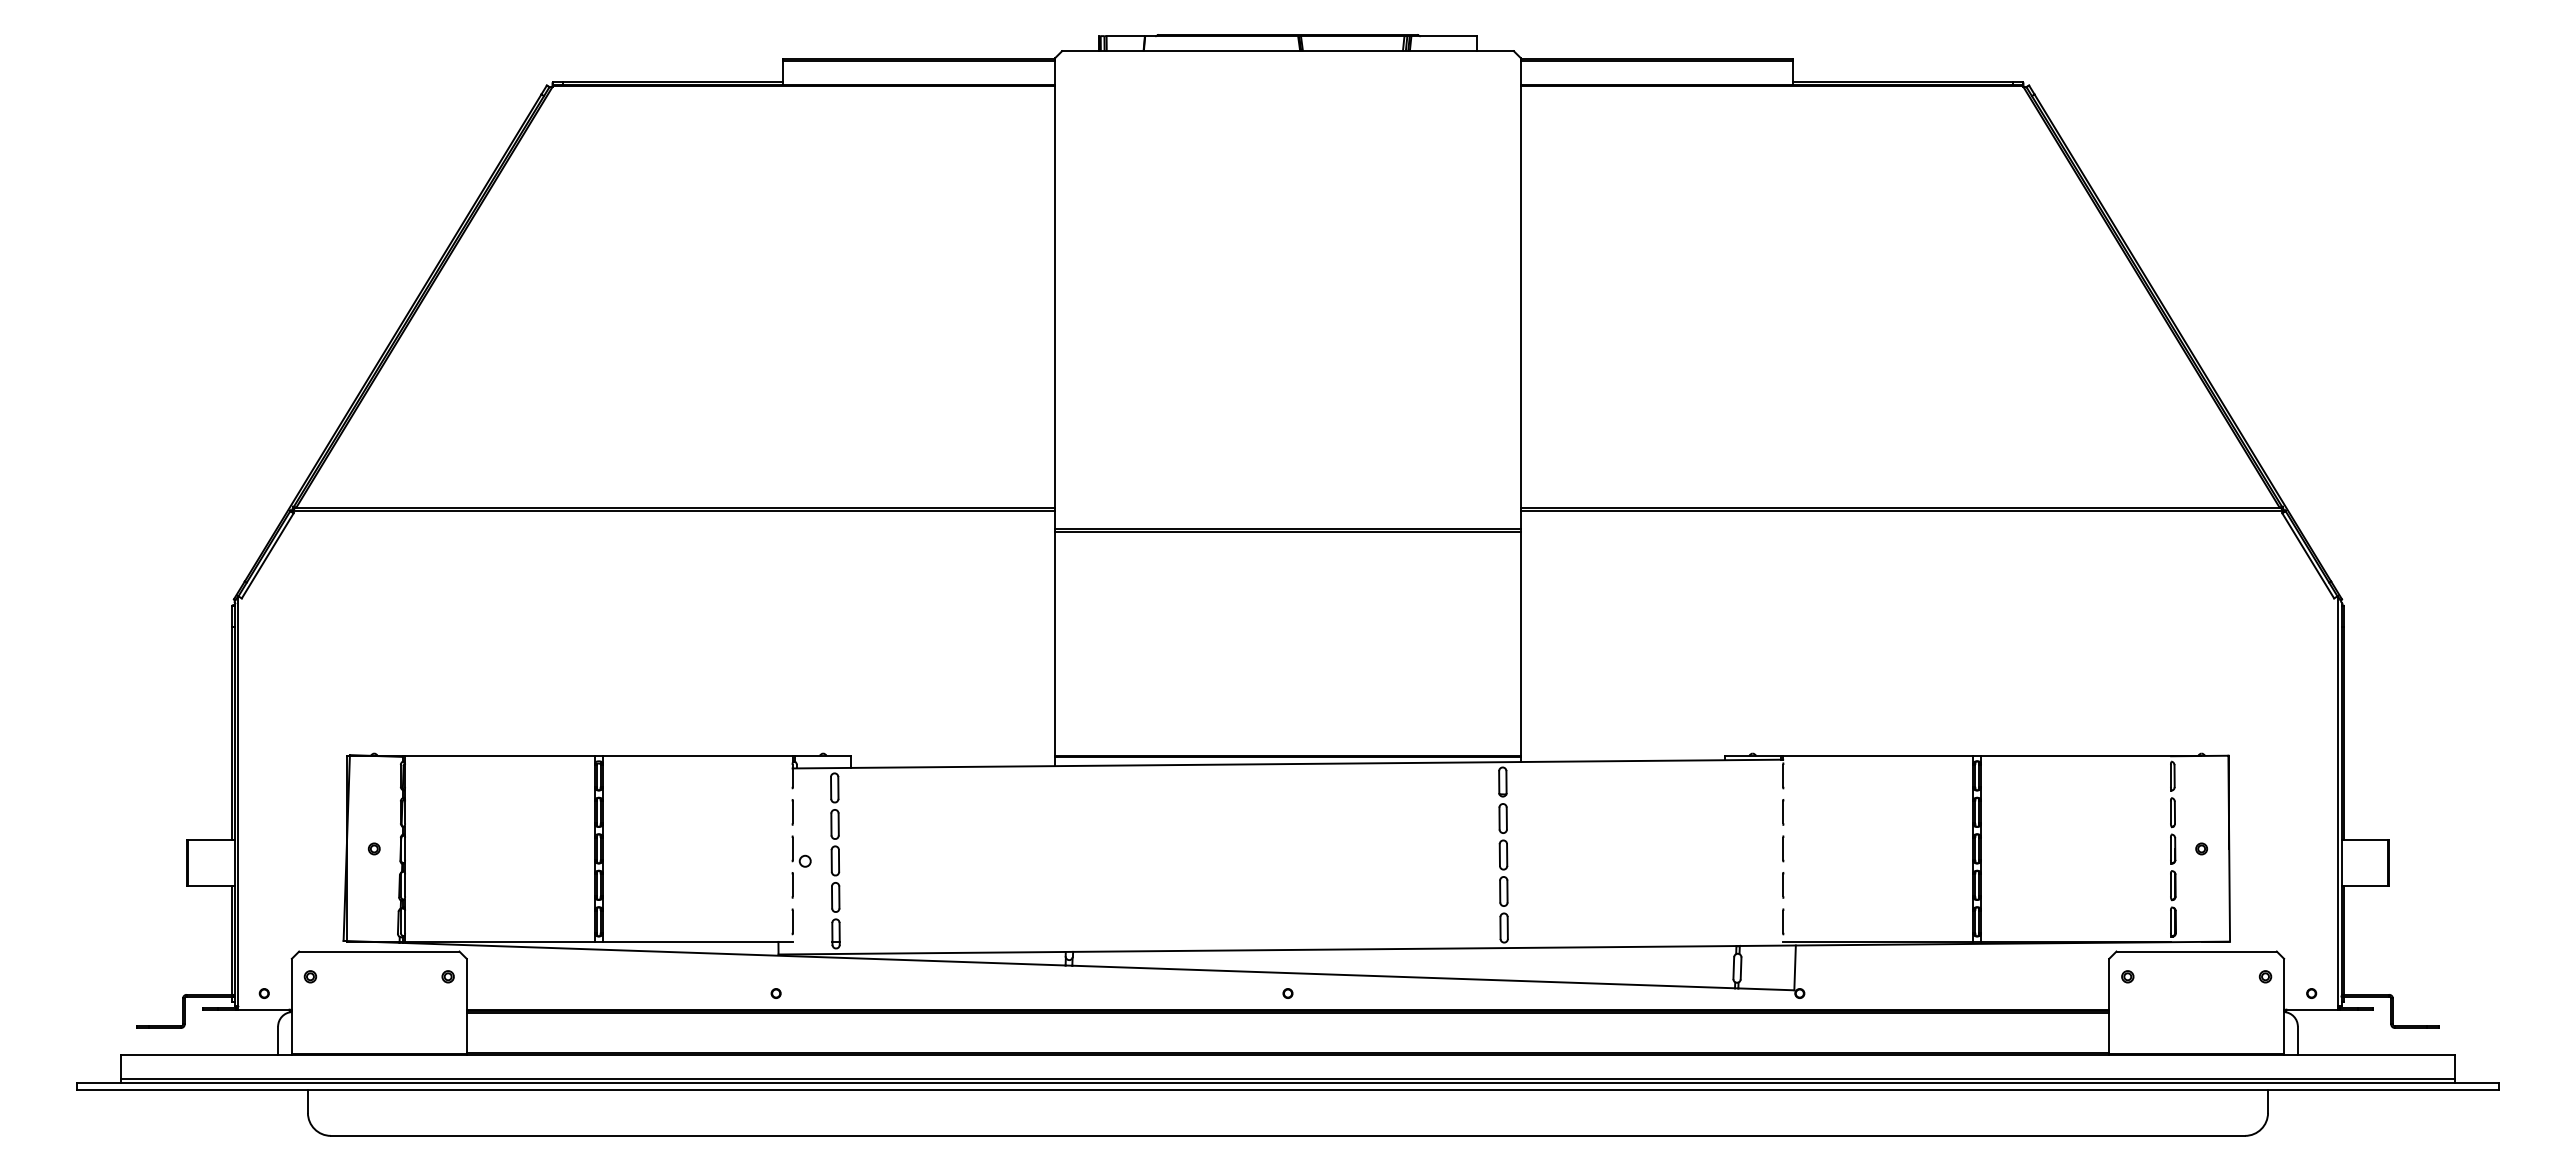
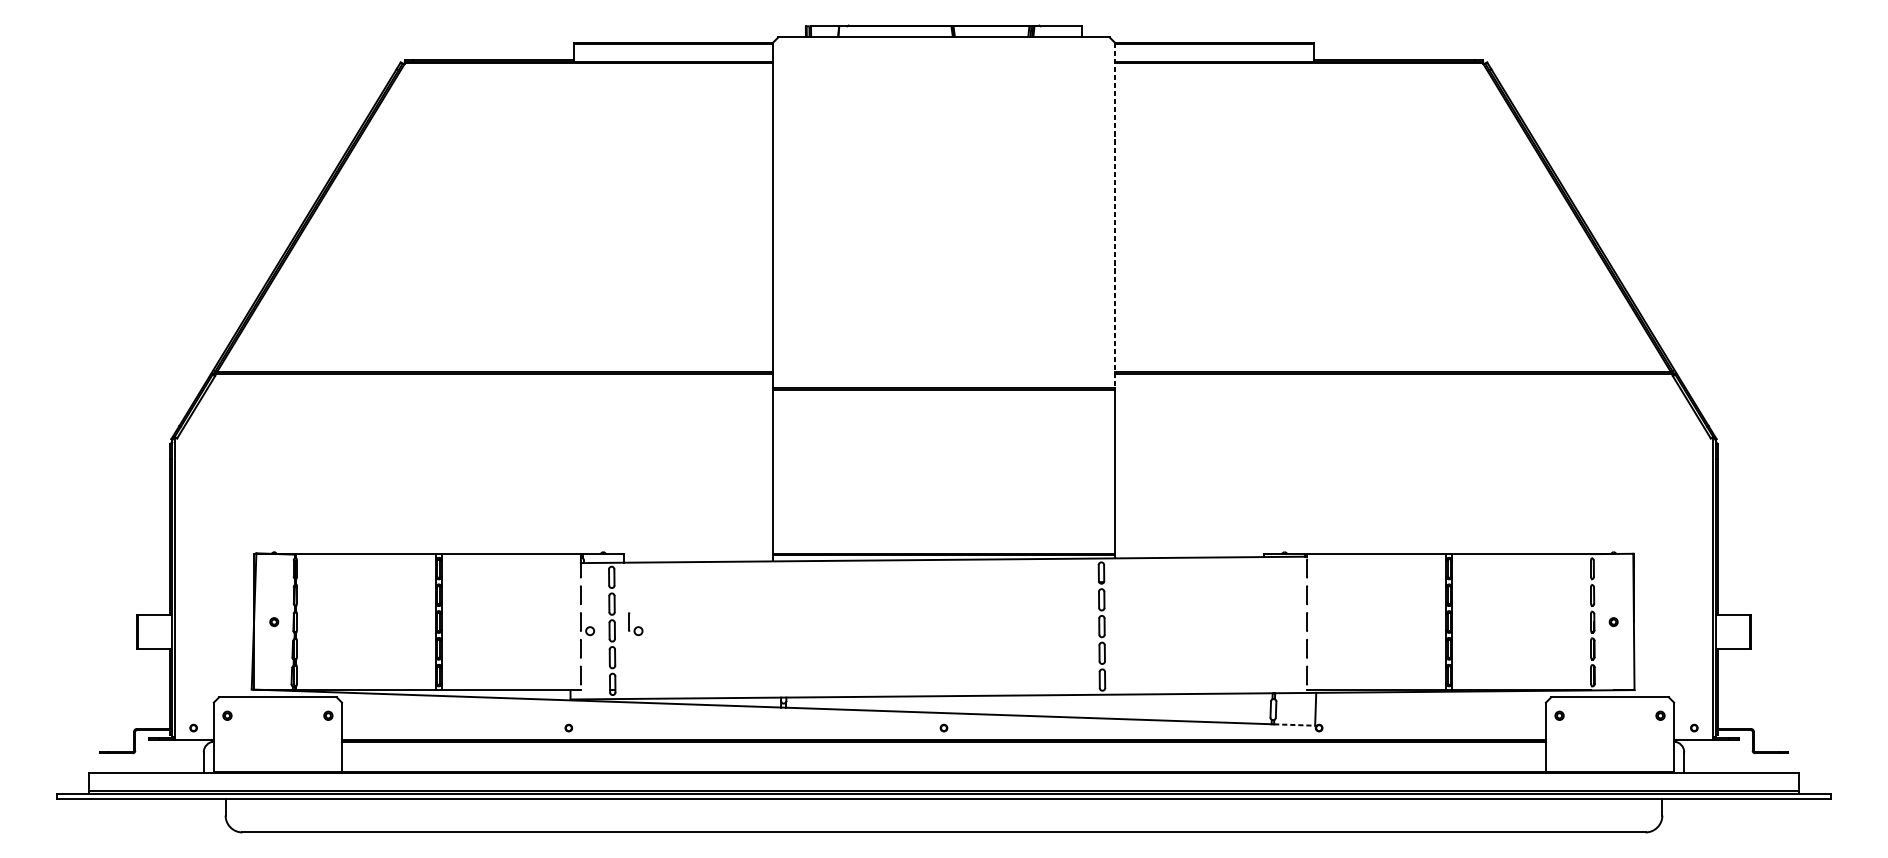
line: (1521, 294) -> (1115, 215), solid -> dashed
part: (867, 851) -> (635, 623), added
line: (1766, 989) -> (1294, 725), solid -> dashed

